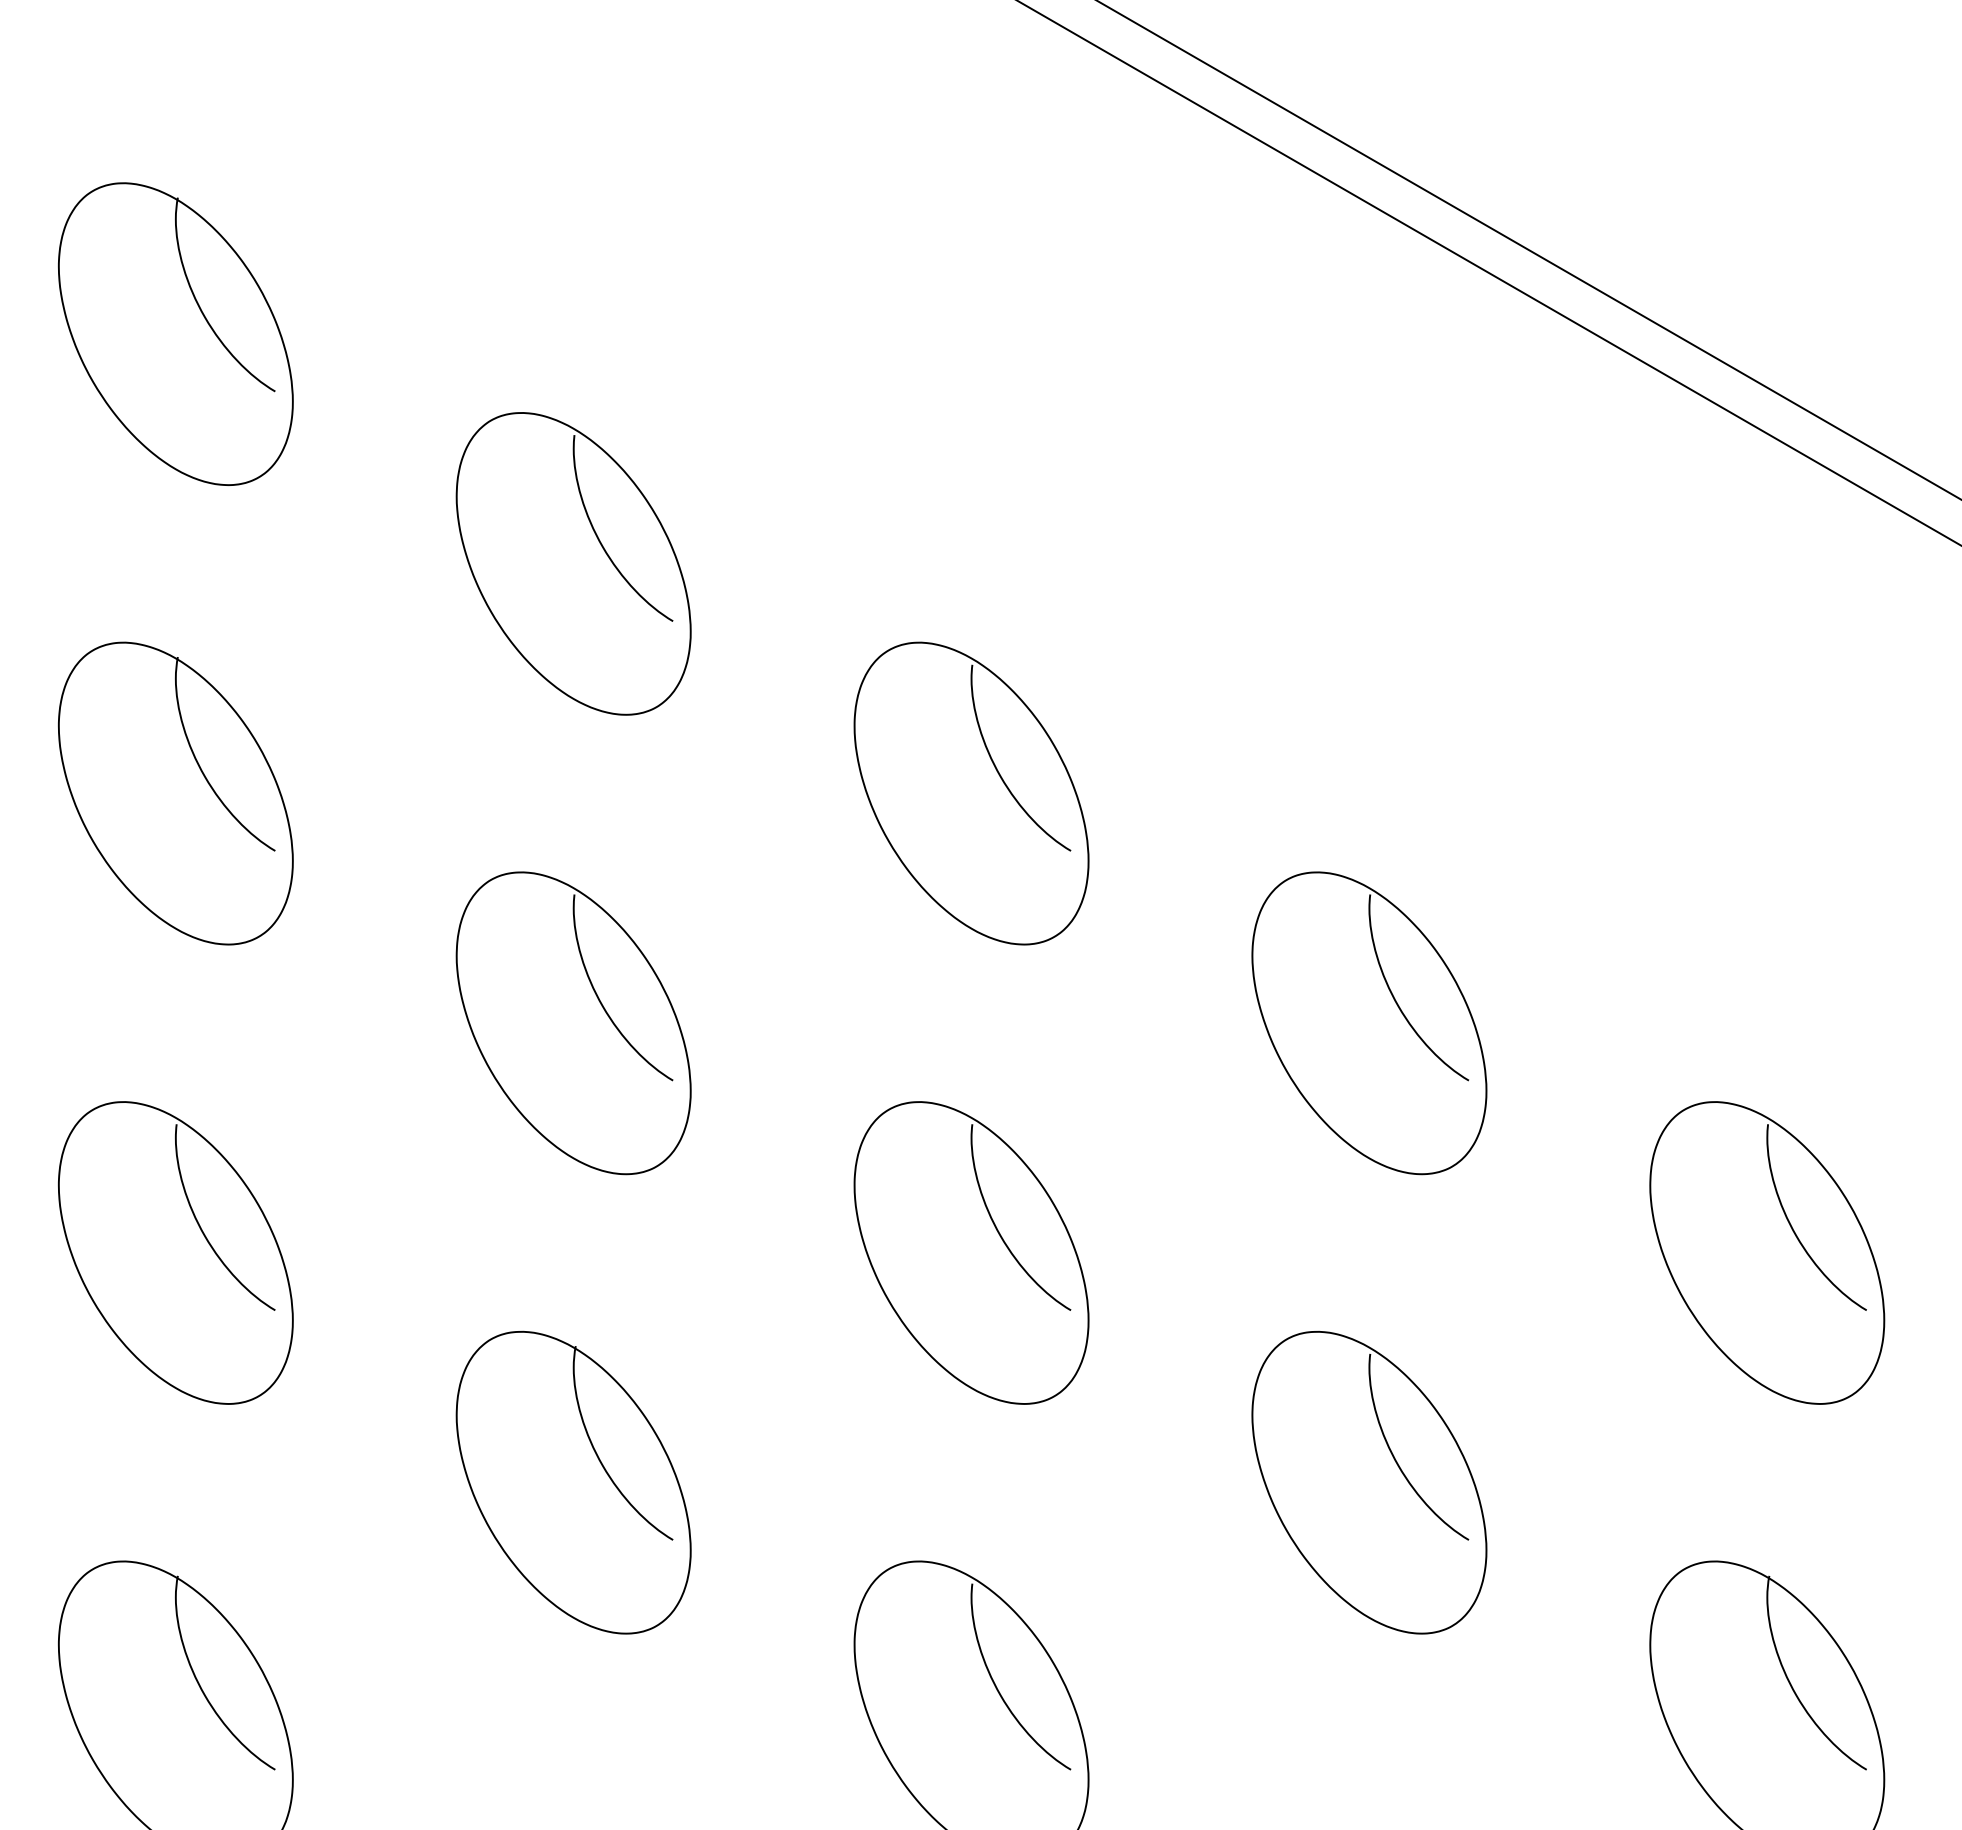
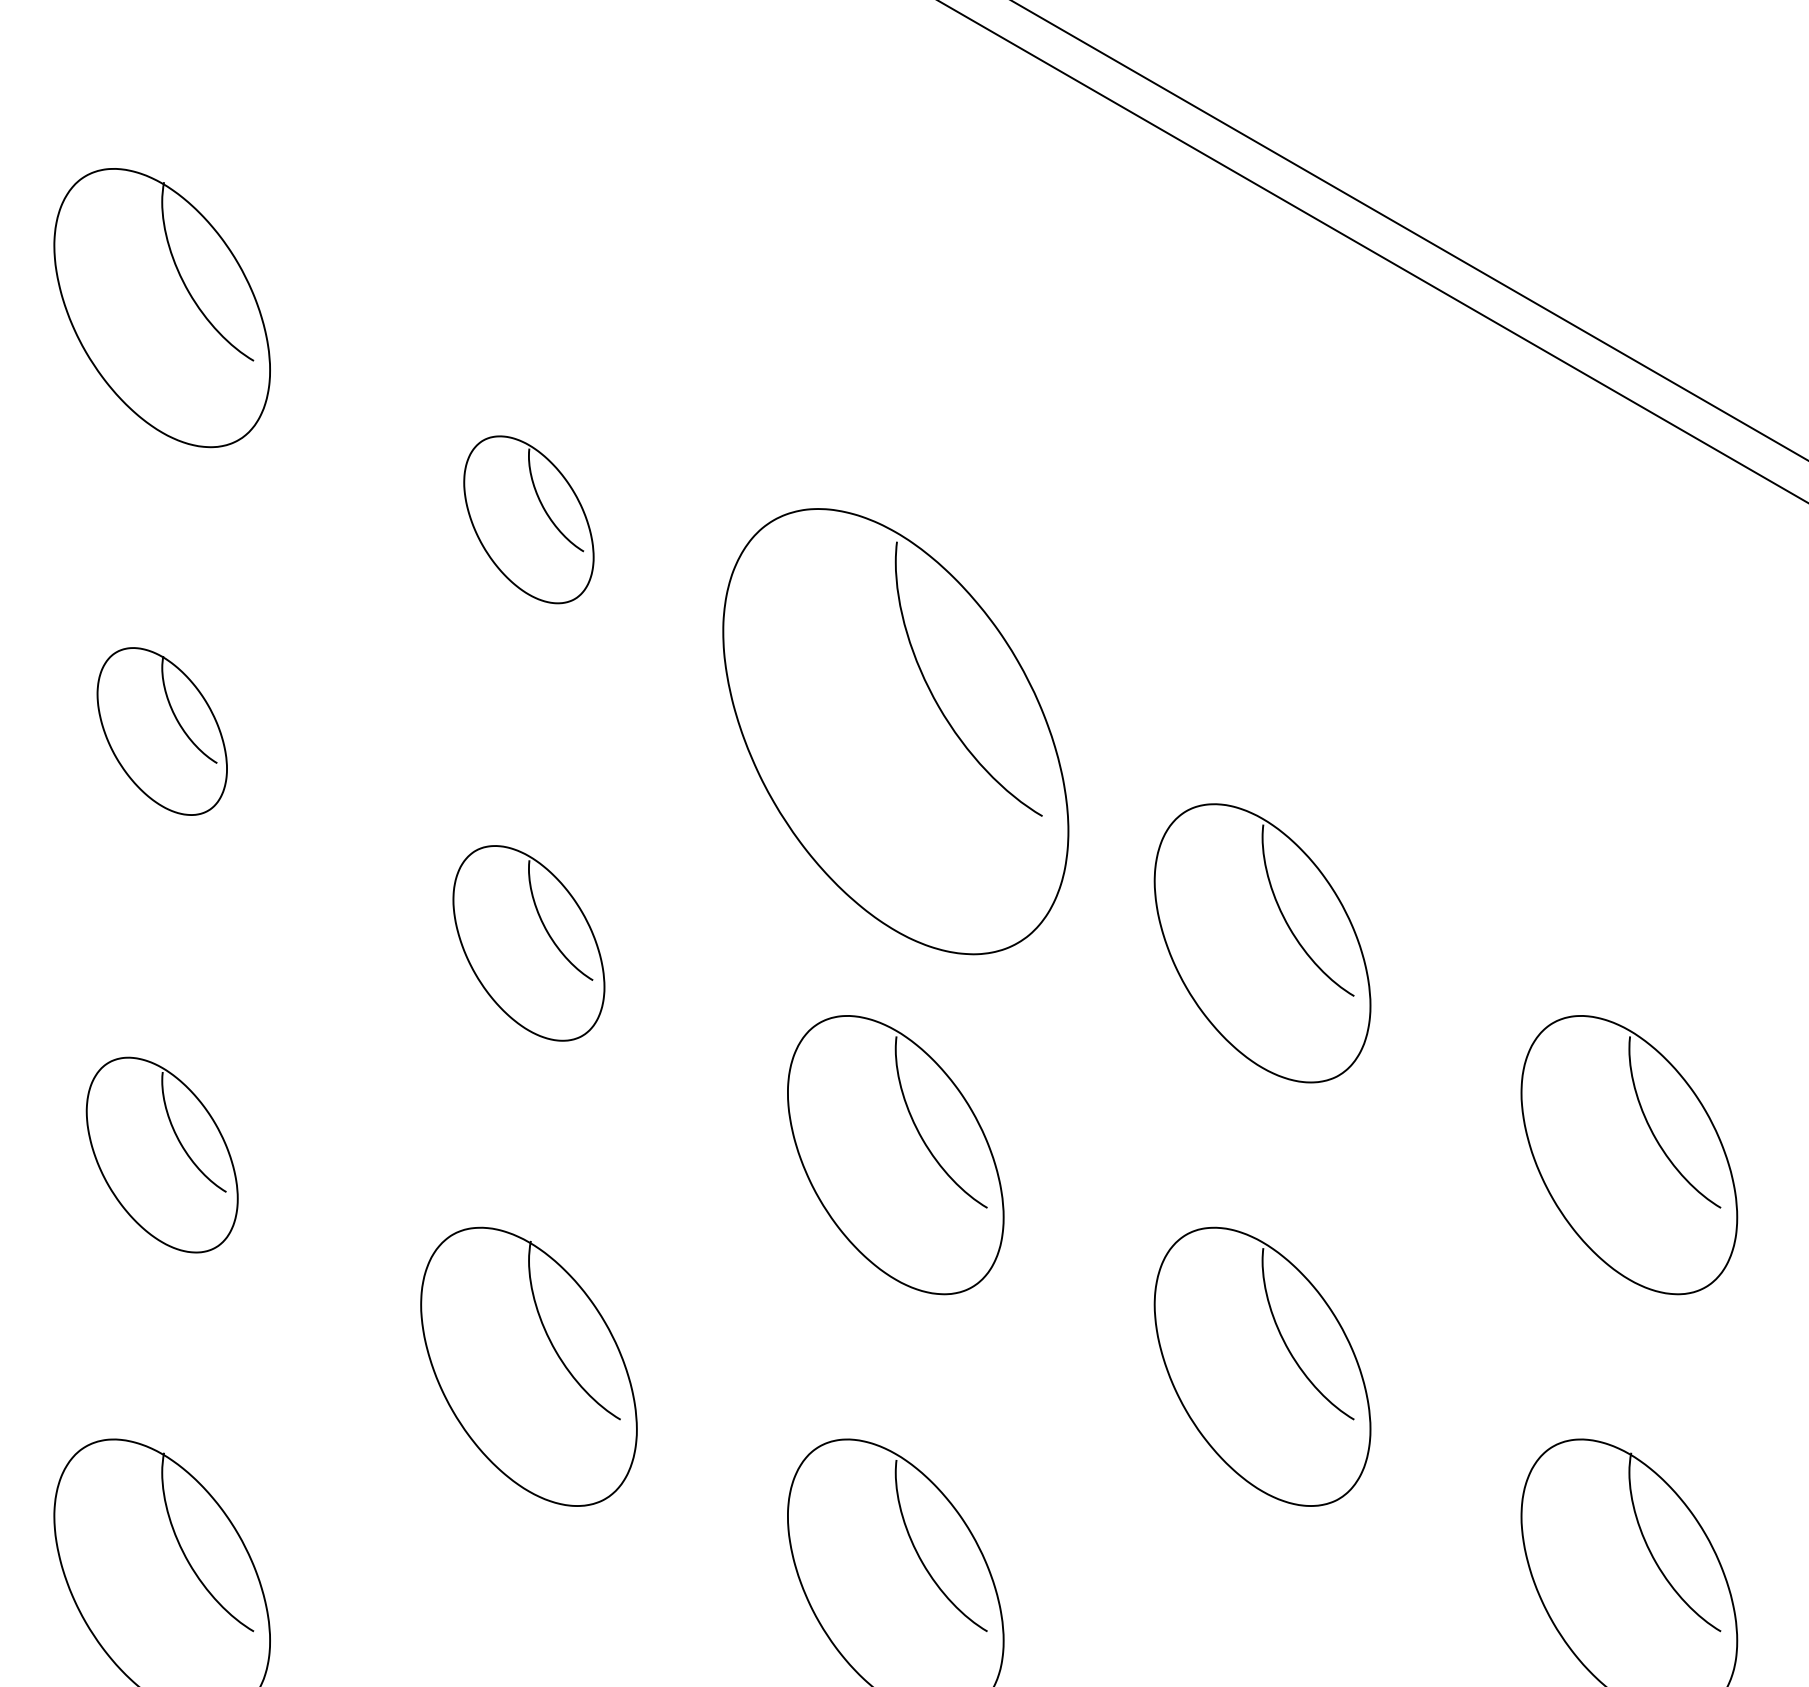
part: (573, 563) -> (528, 519), size x0.6
part: (175, 793) -> (161, 731), size x0.6
part: (971, 793) -> (895, 731), size x1.6
part: (573, 1023) -> (528, 943), size x0.7
part: (175, 1252) -> (161, 1154), size x0.7

